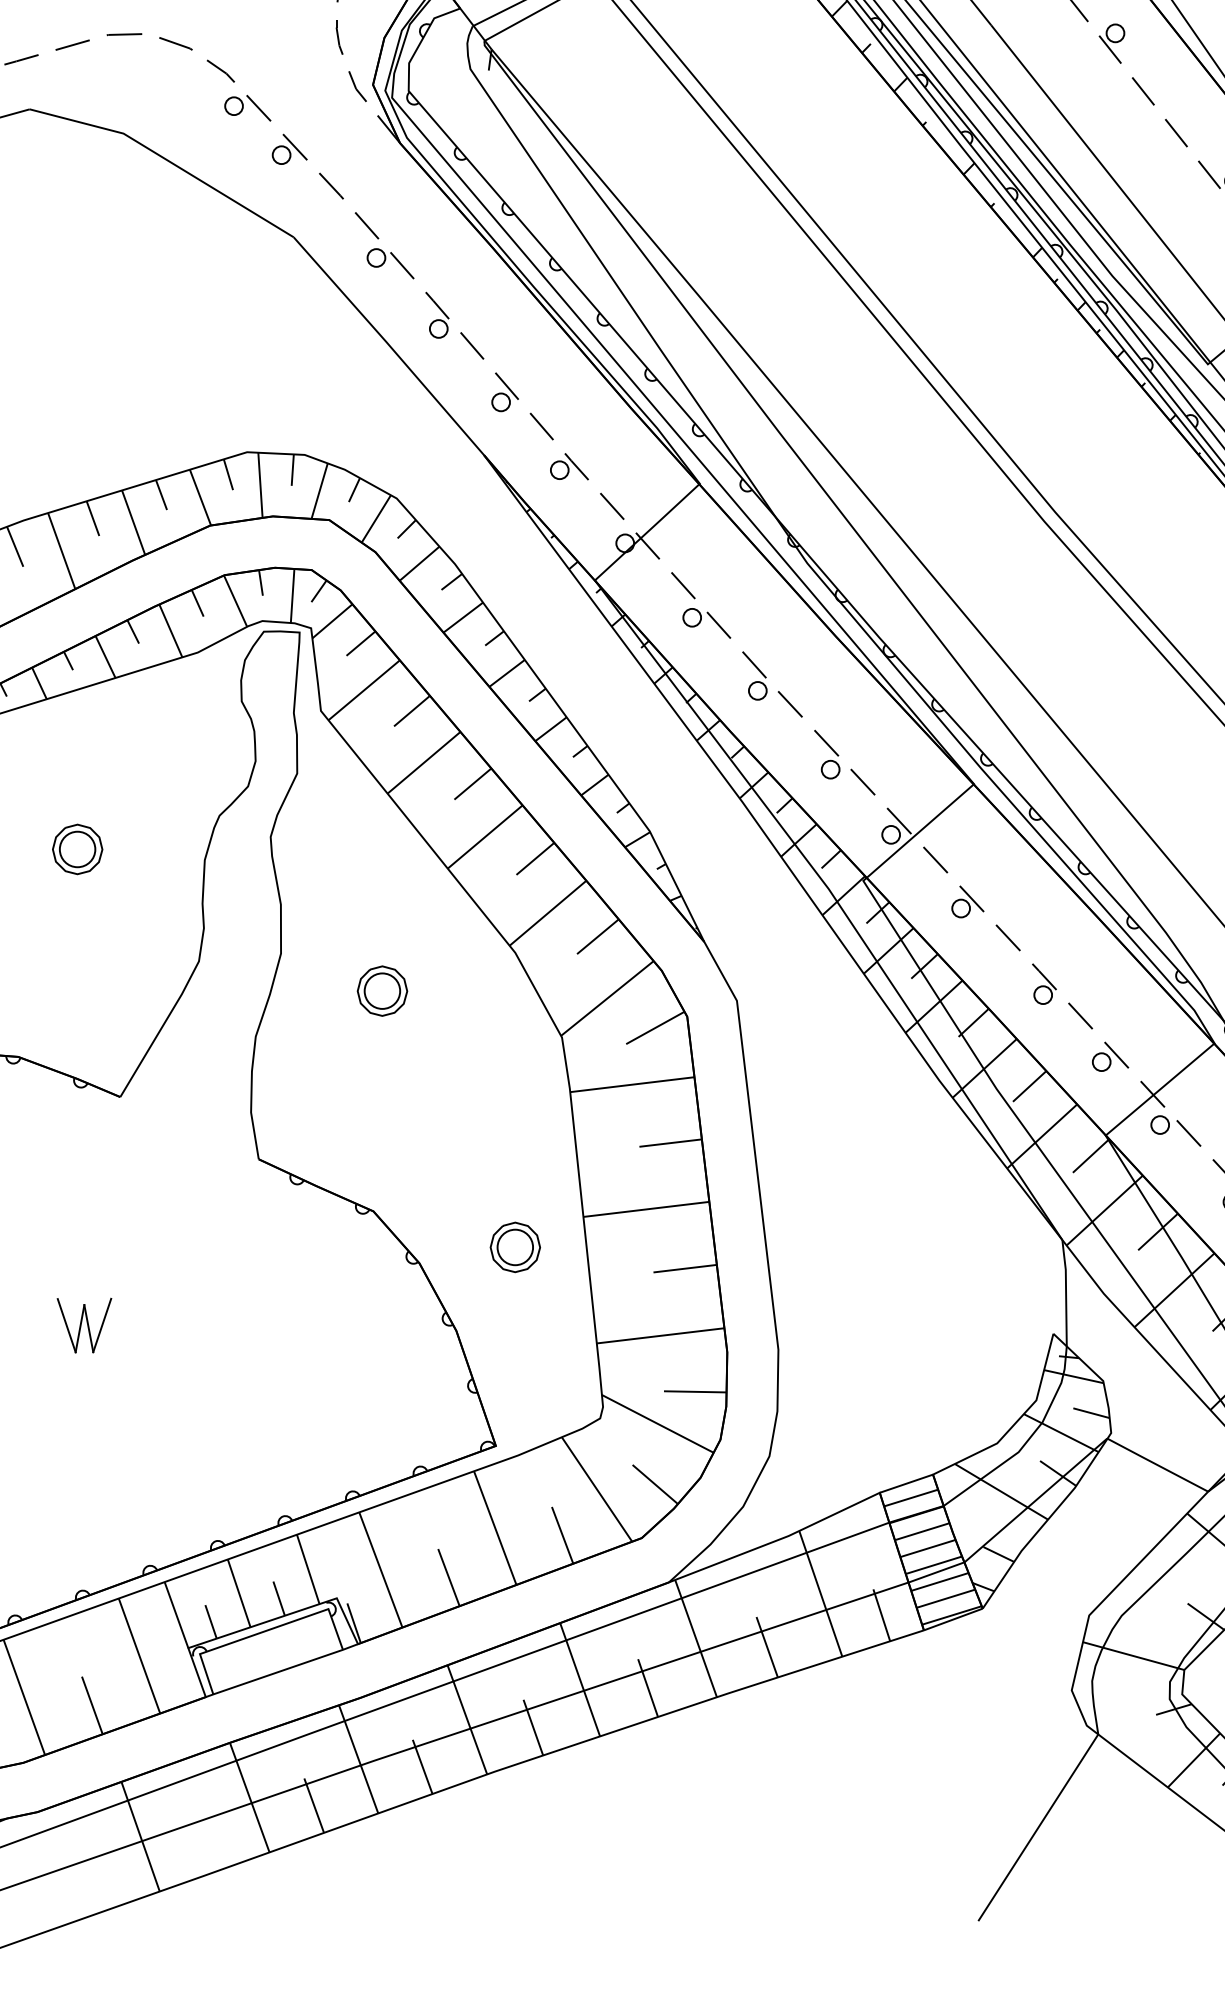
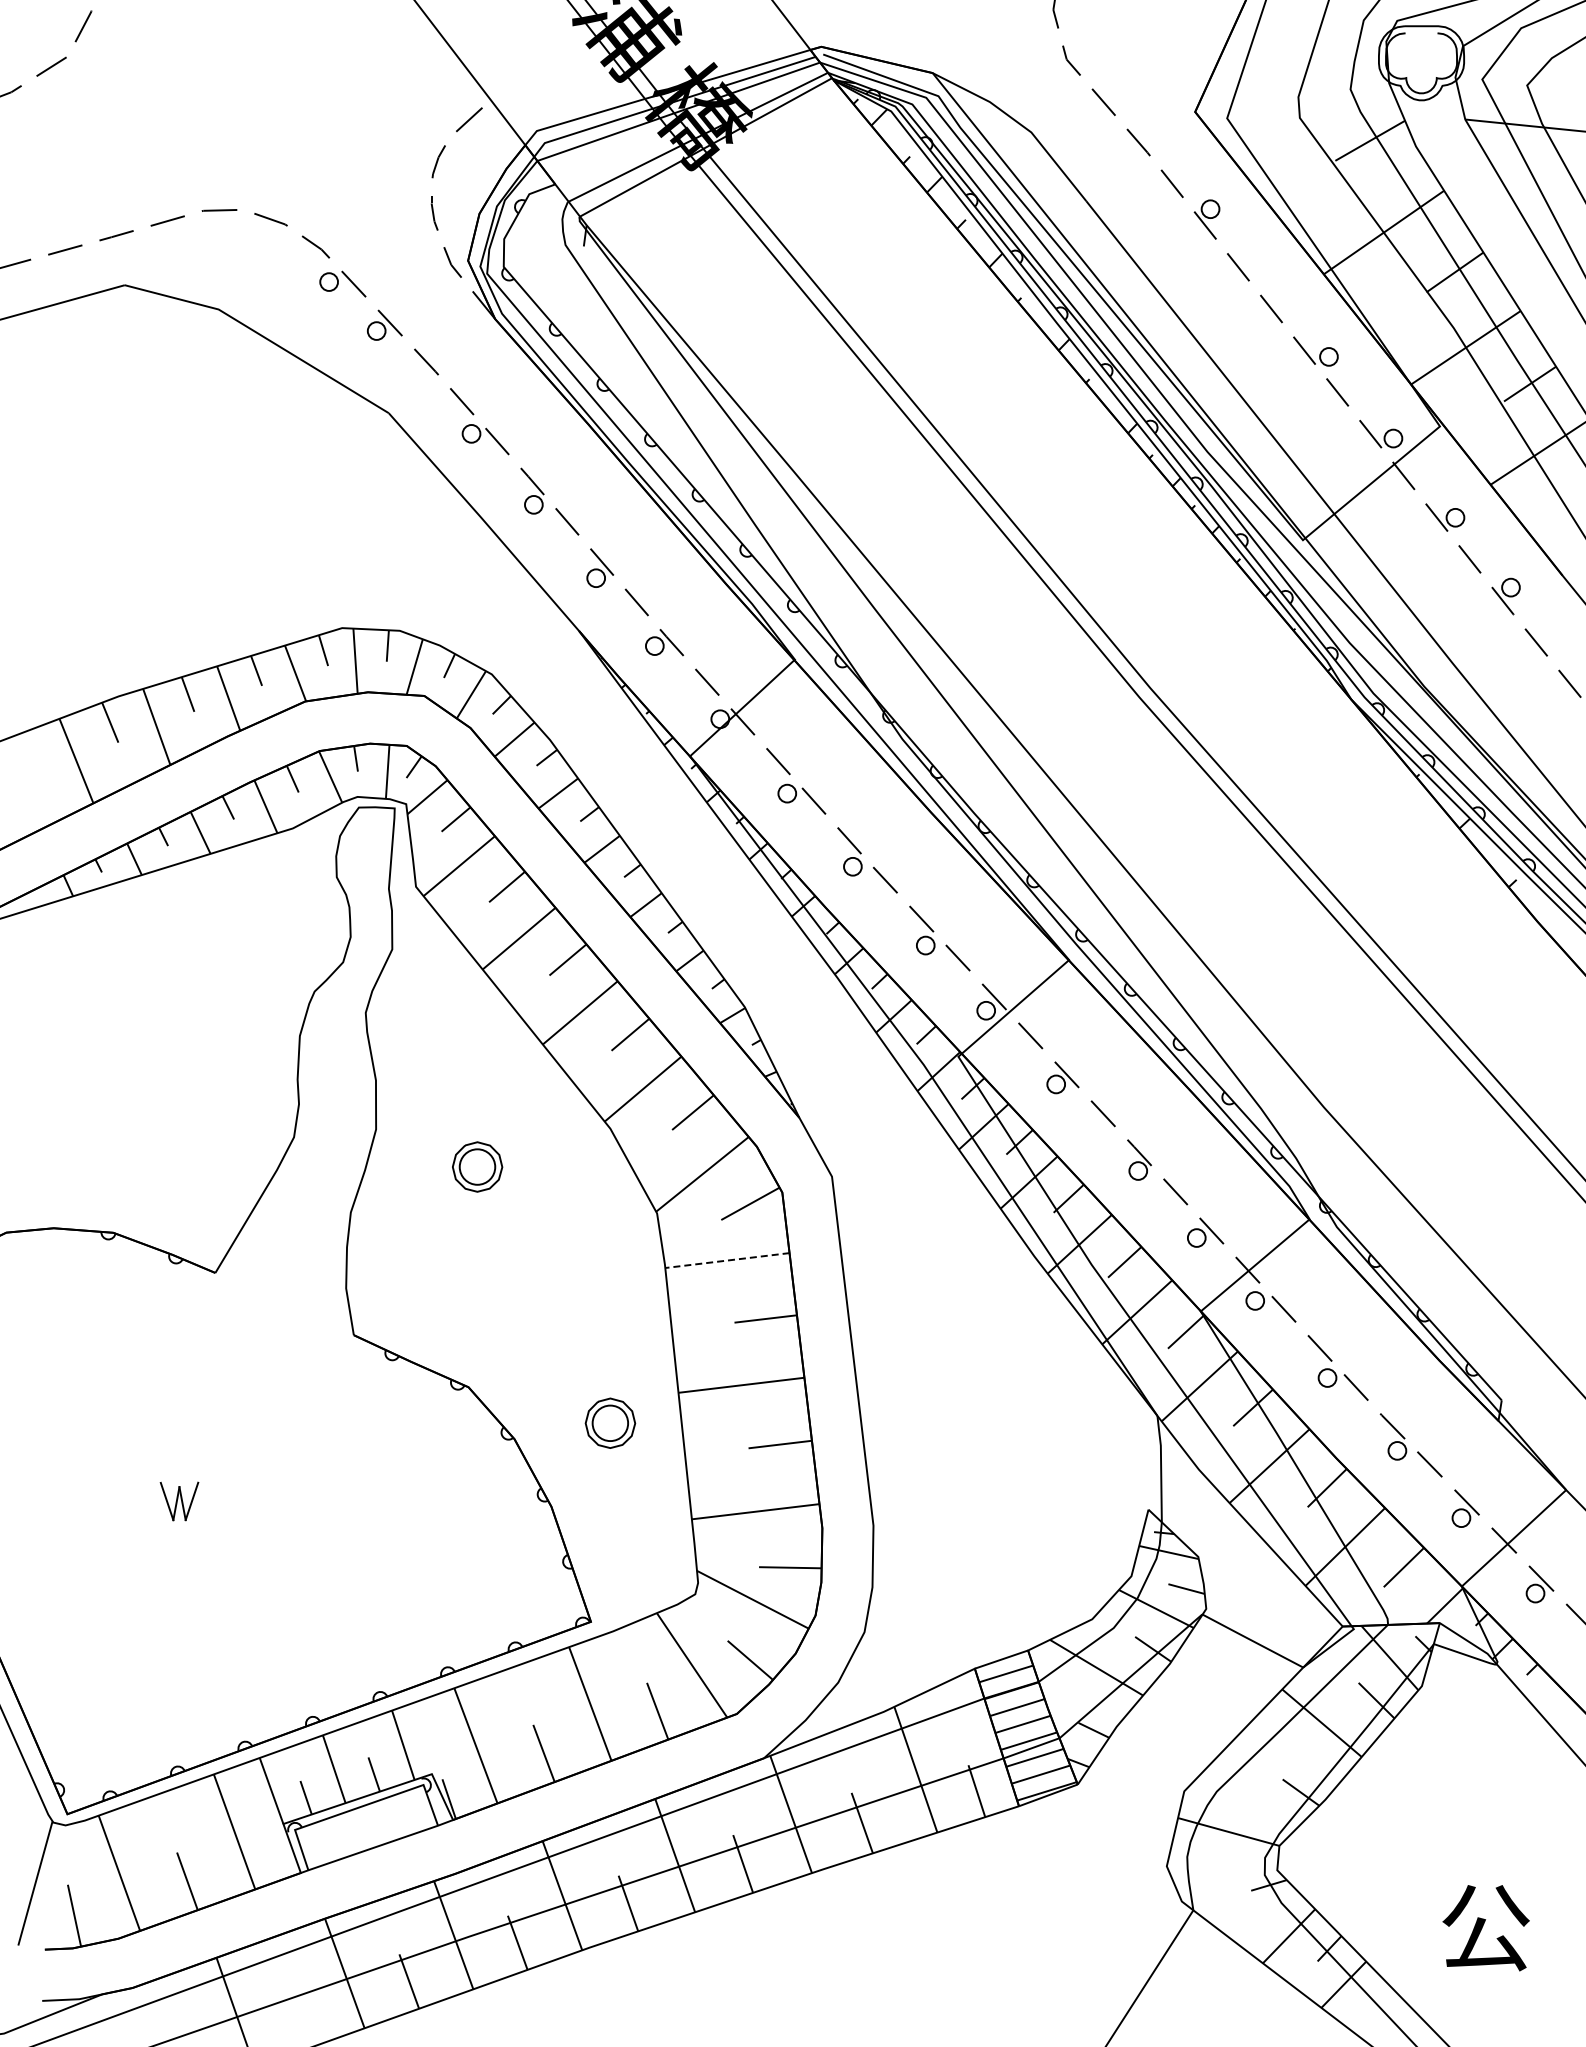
part: (77, 848) -> (172, 1024), removed
line: (632, 1084) -> (727, 1260), solid -> dashed
part: (84, 1325) -> (179, 1501), size x0.7

